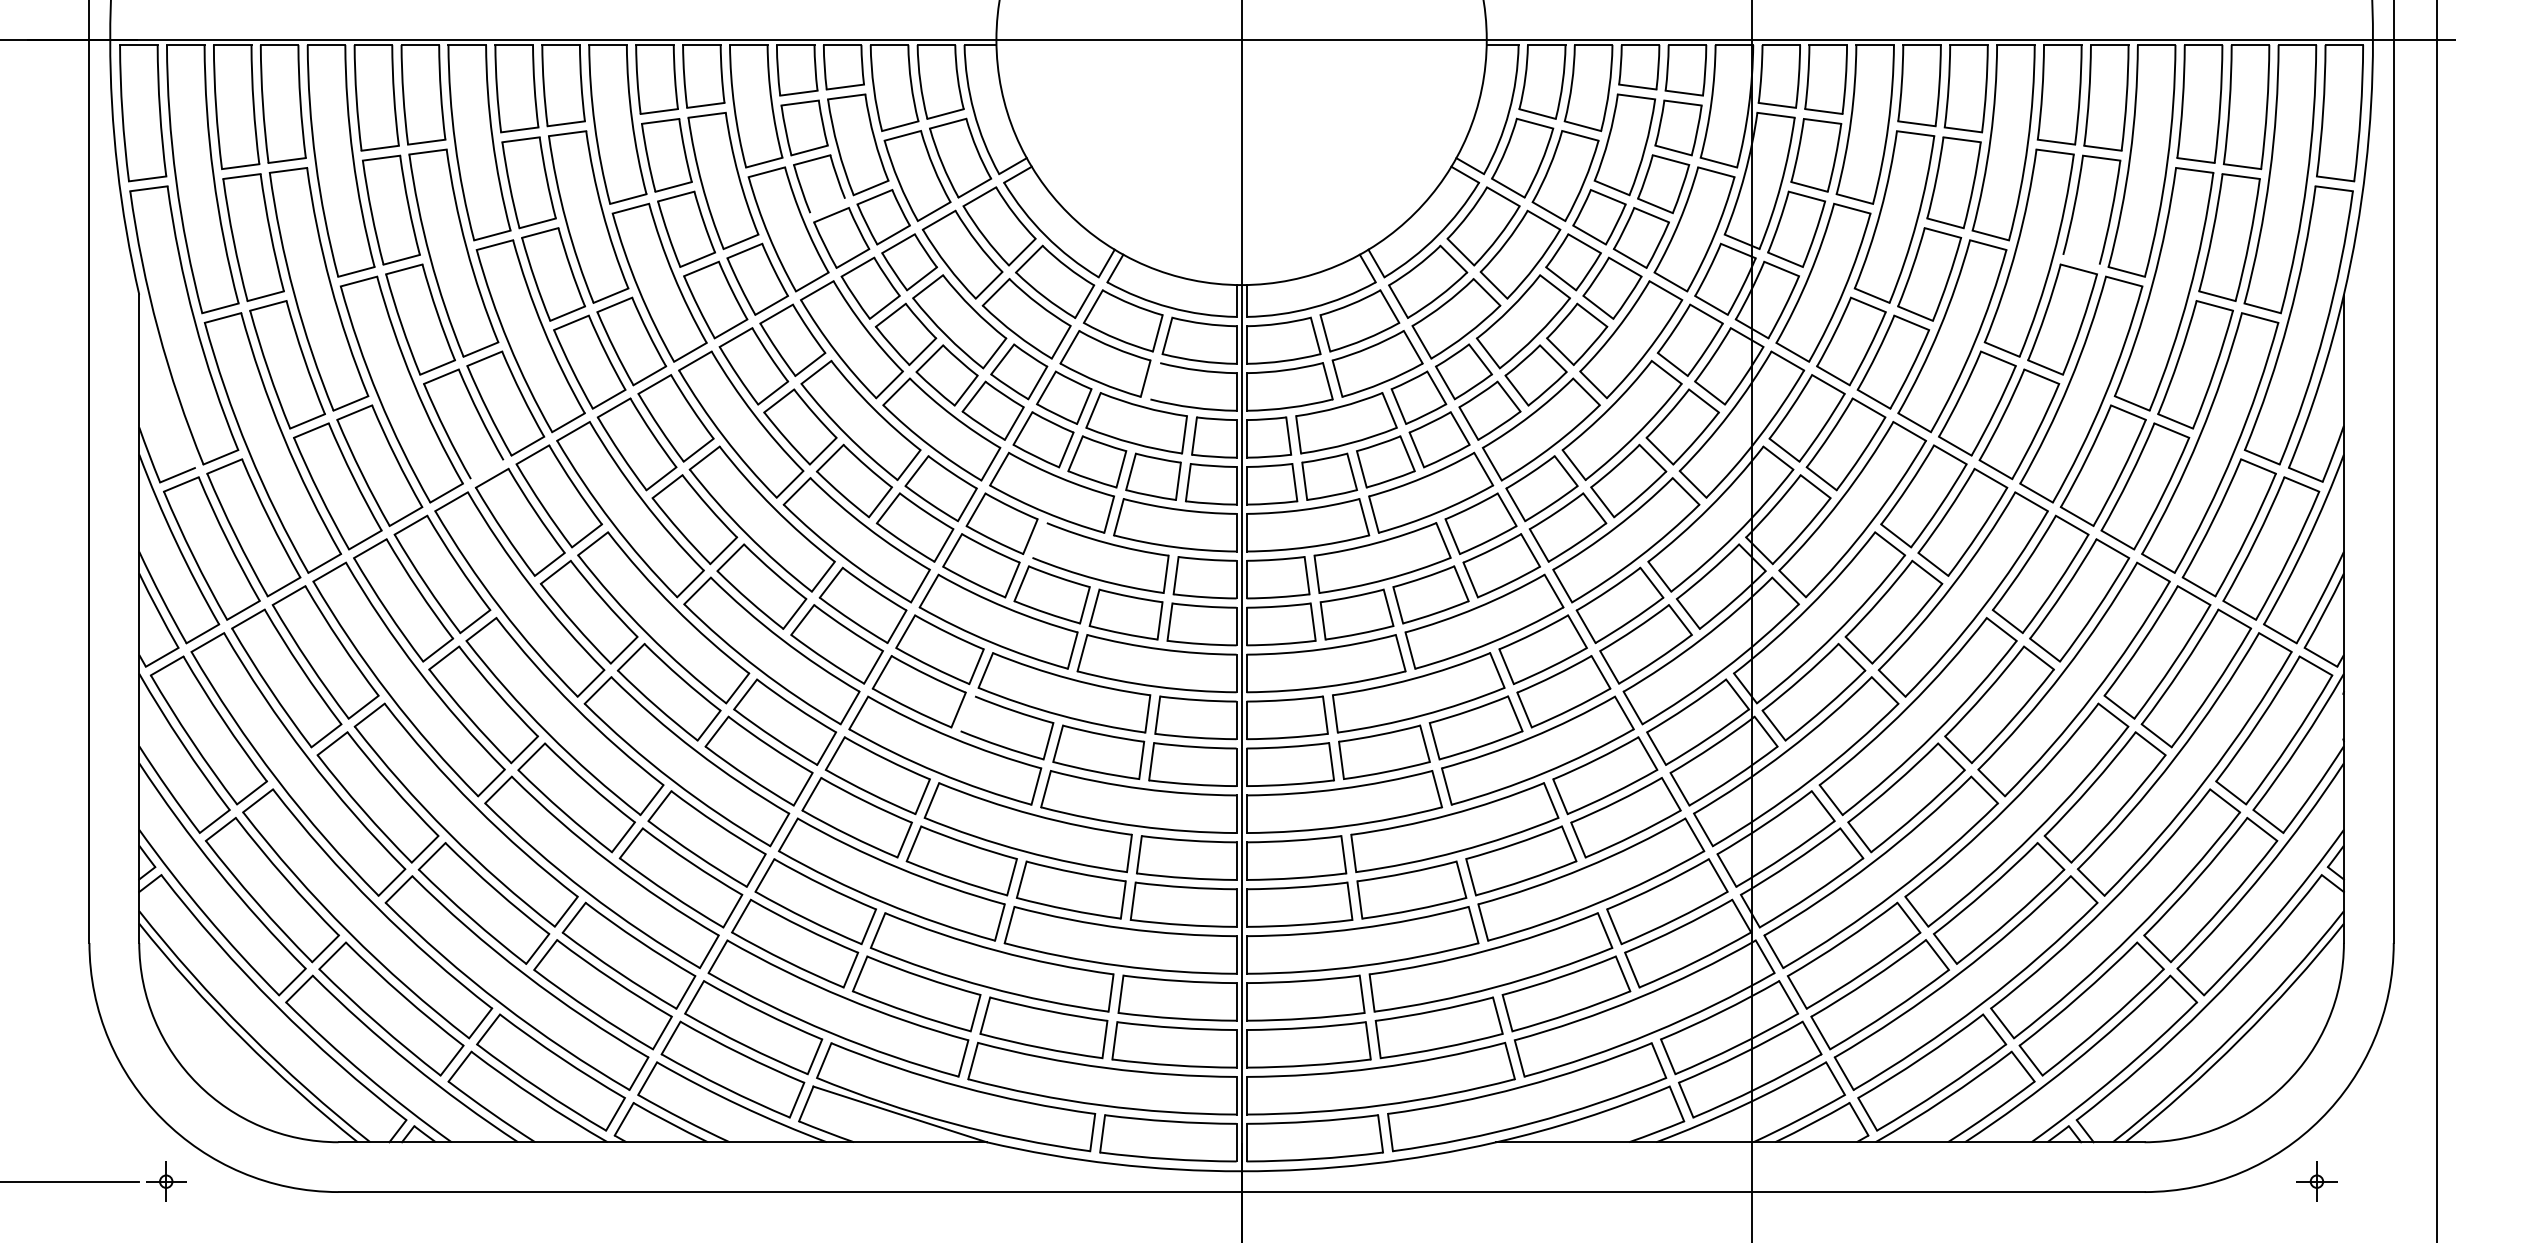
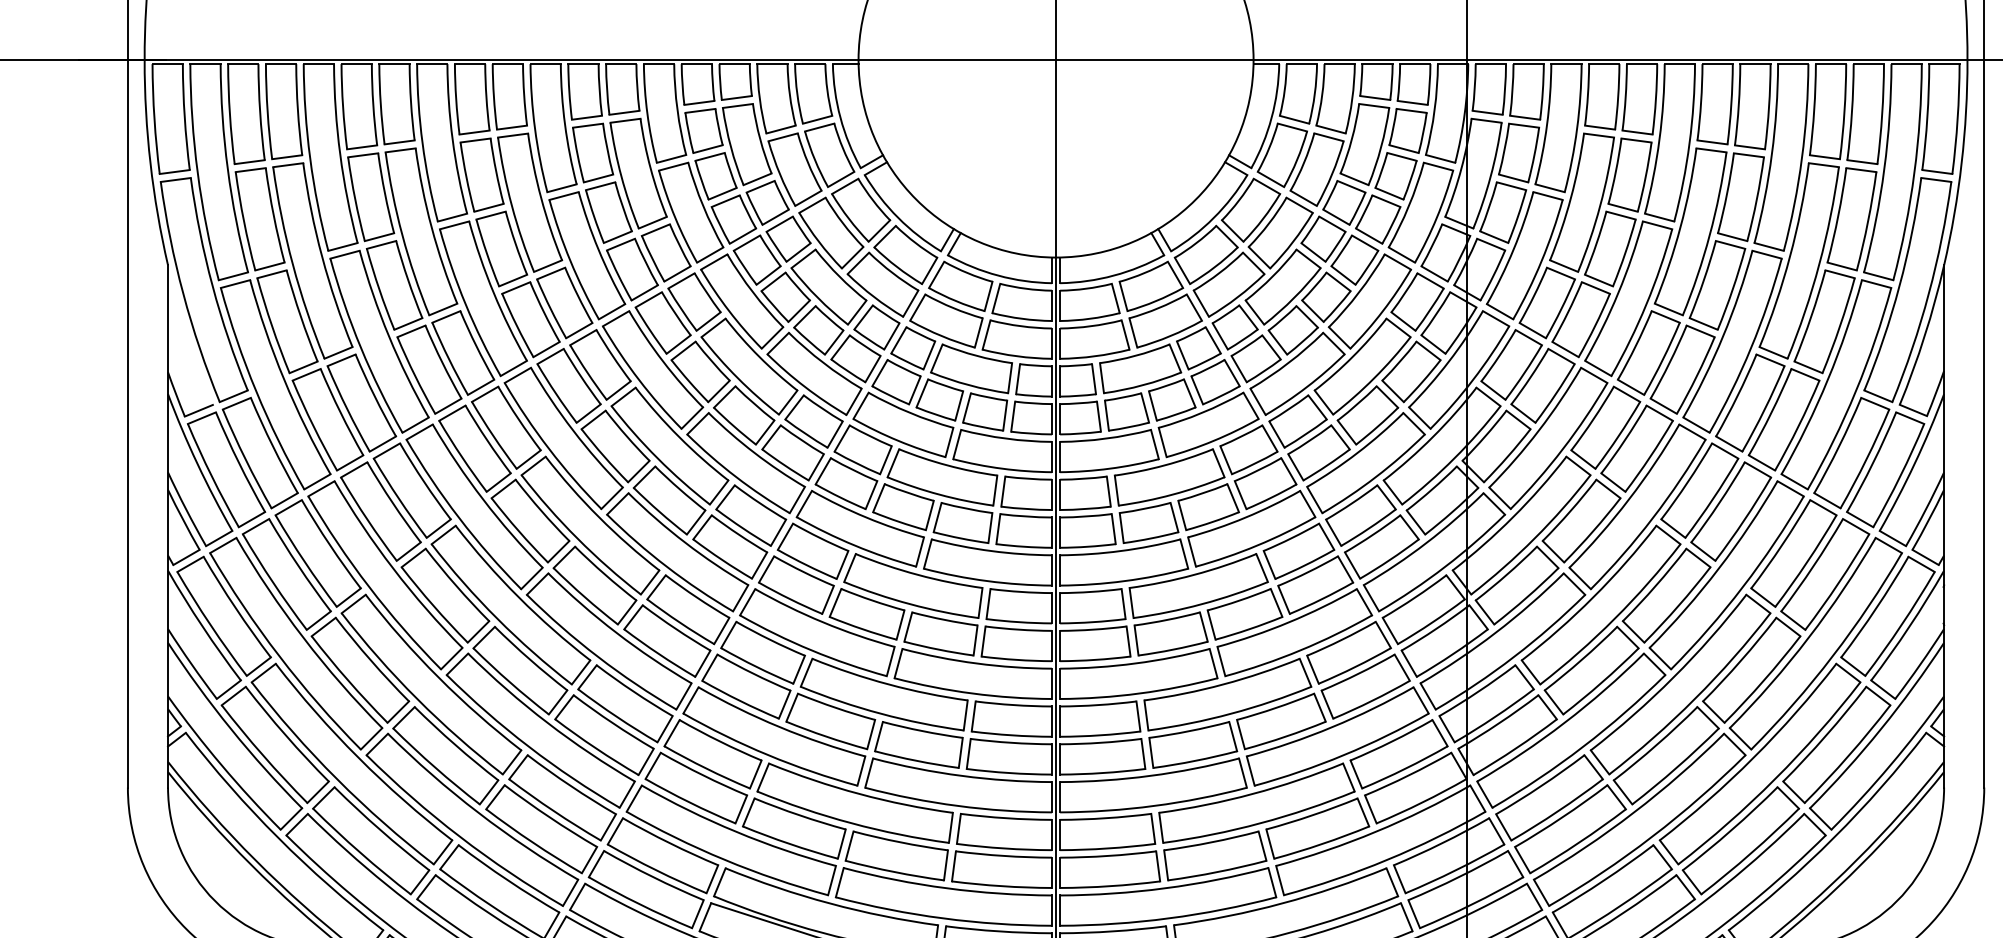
line: (827, 205) -> (722, 193), added
line: (2081, 259) -> (1732, 236), added
line: (1155, 381) -> (986, 335), added
line: (486, 469) -> (447, 406), added
line: (1039, 540) -> (893, 463), added
line: (967, 713) -> (835, 602), added

